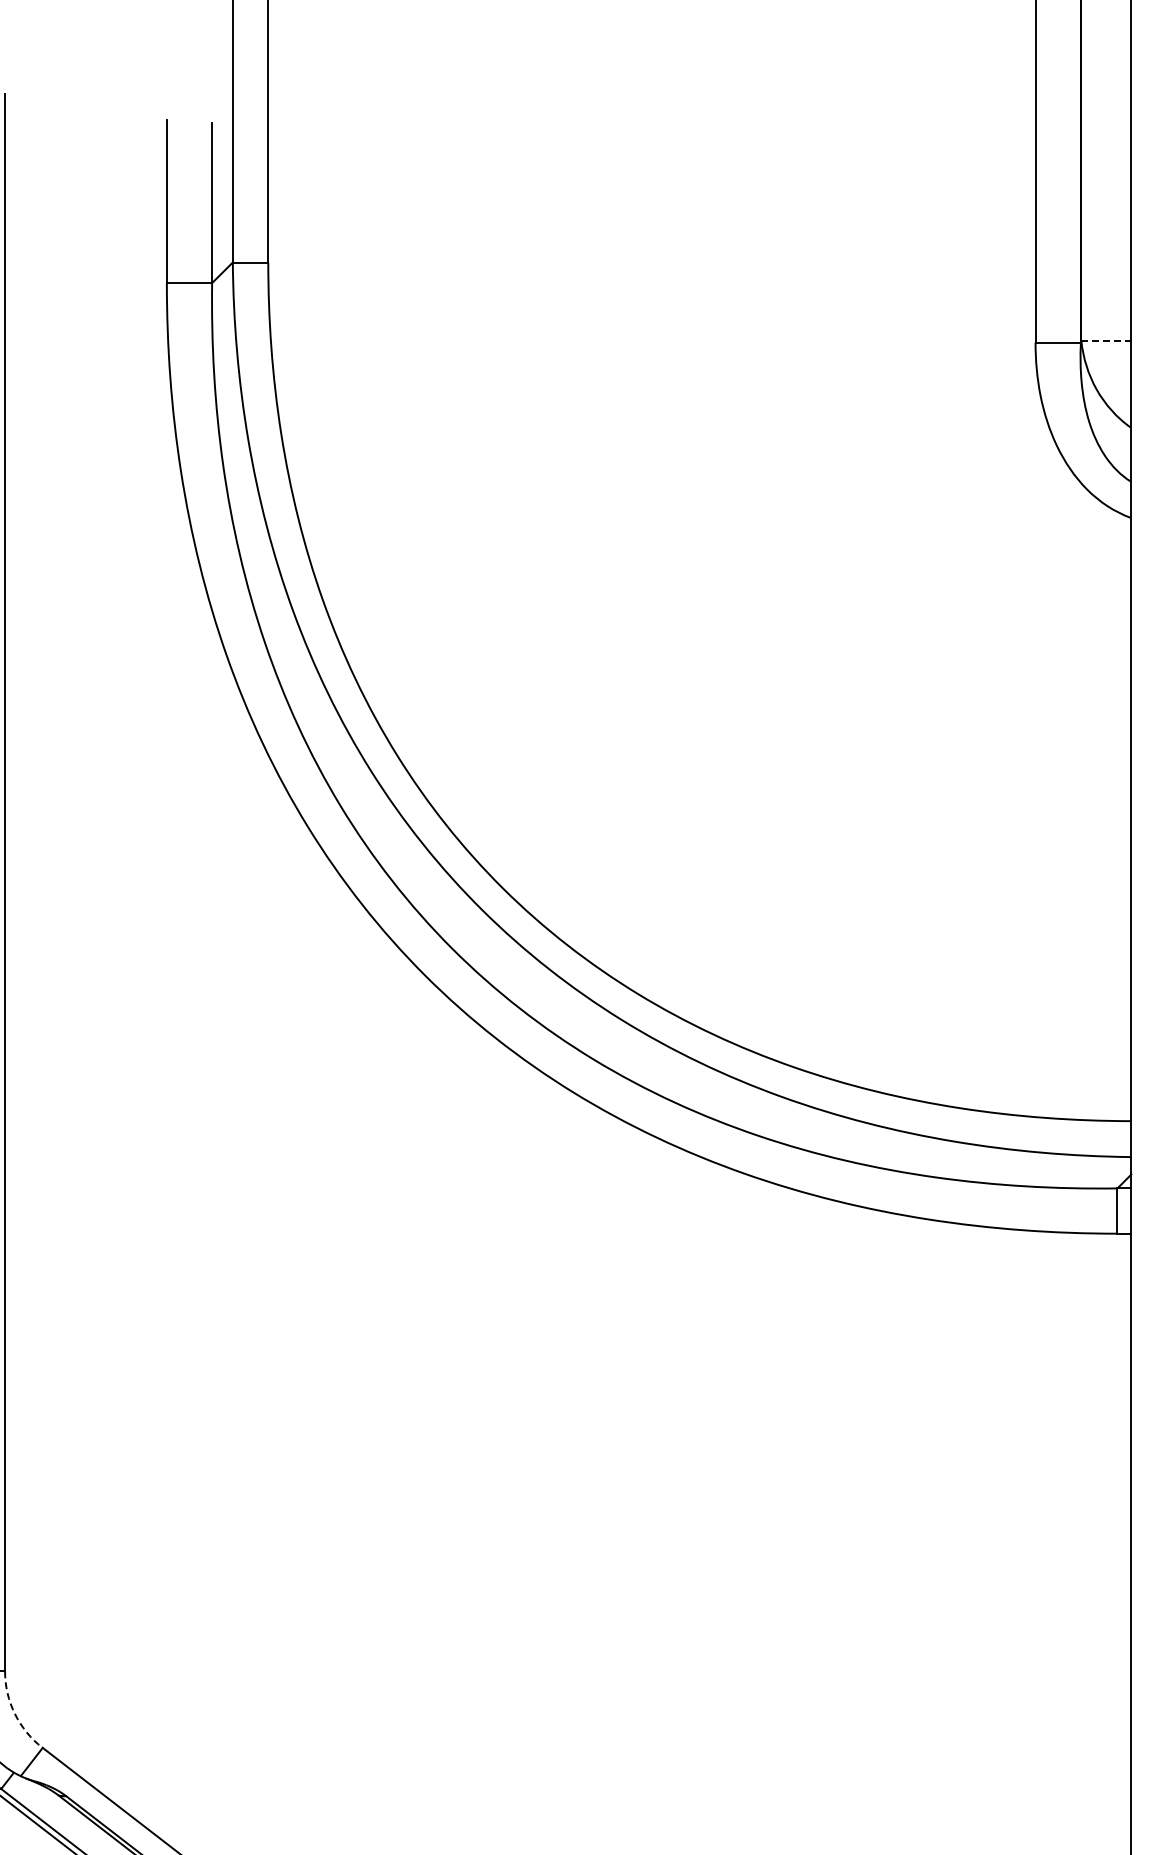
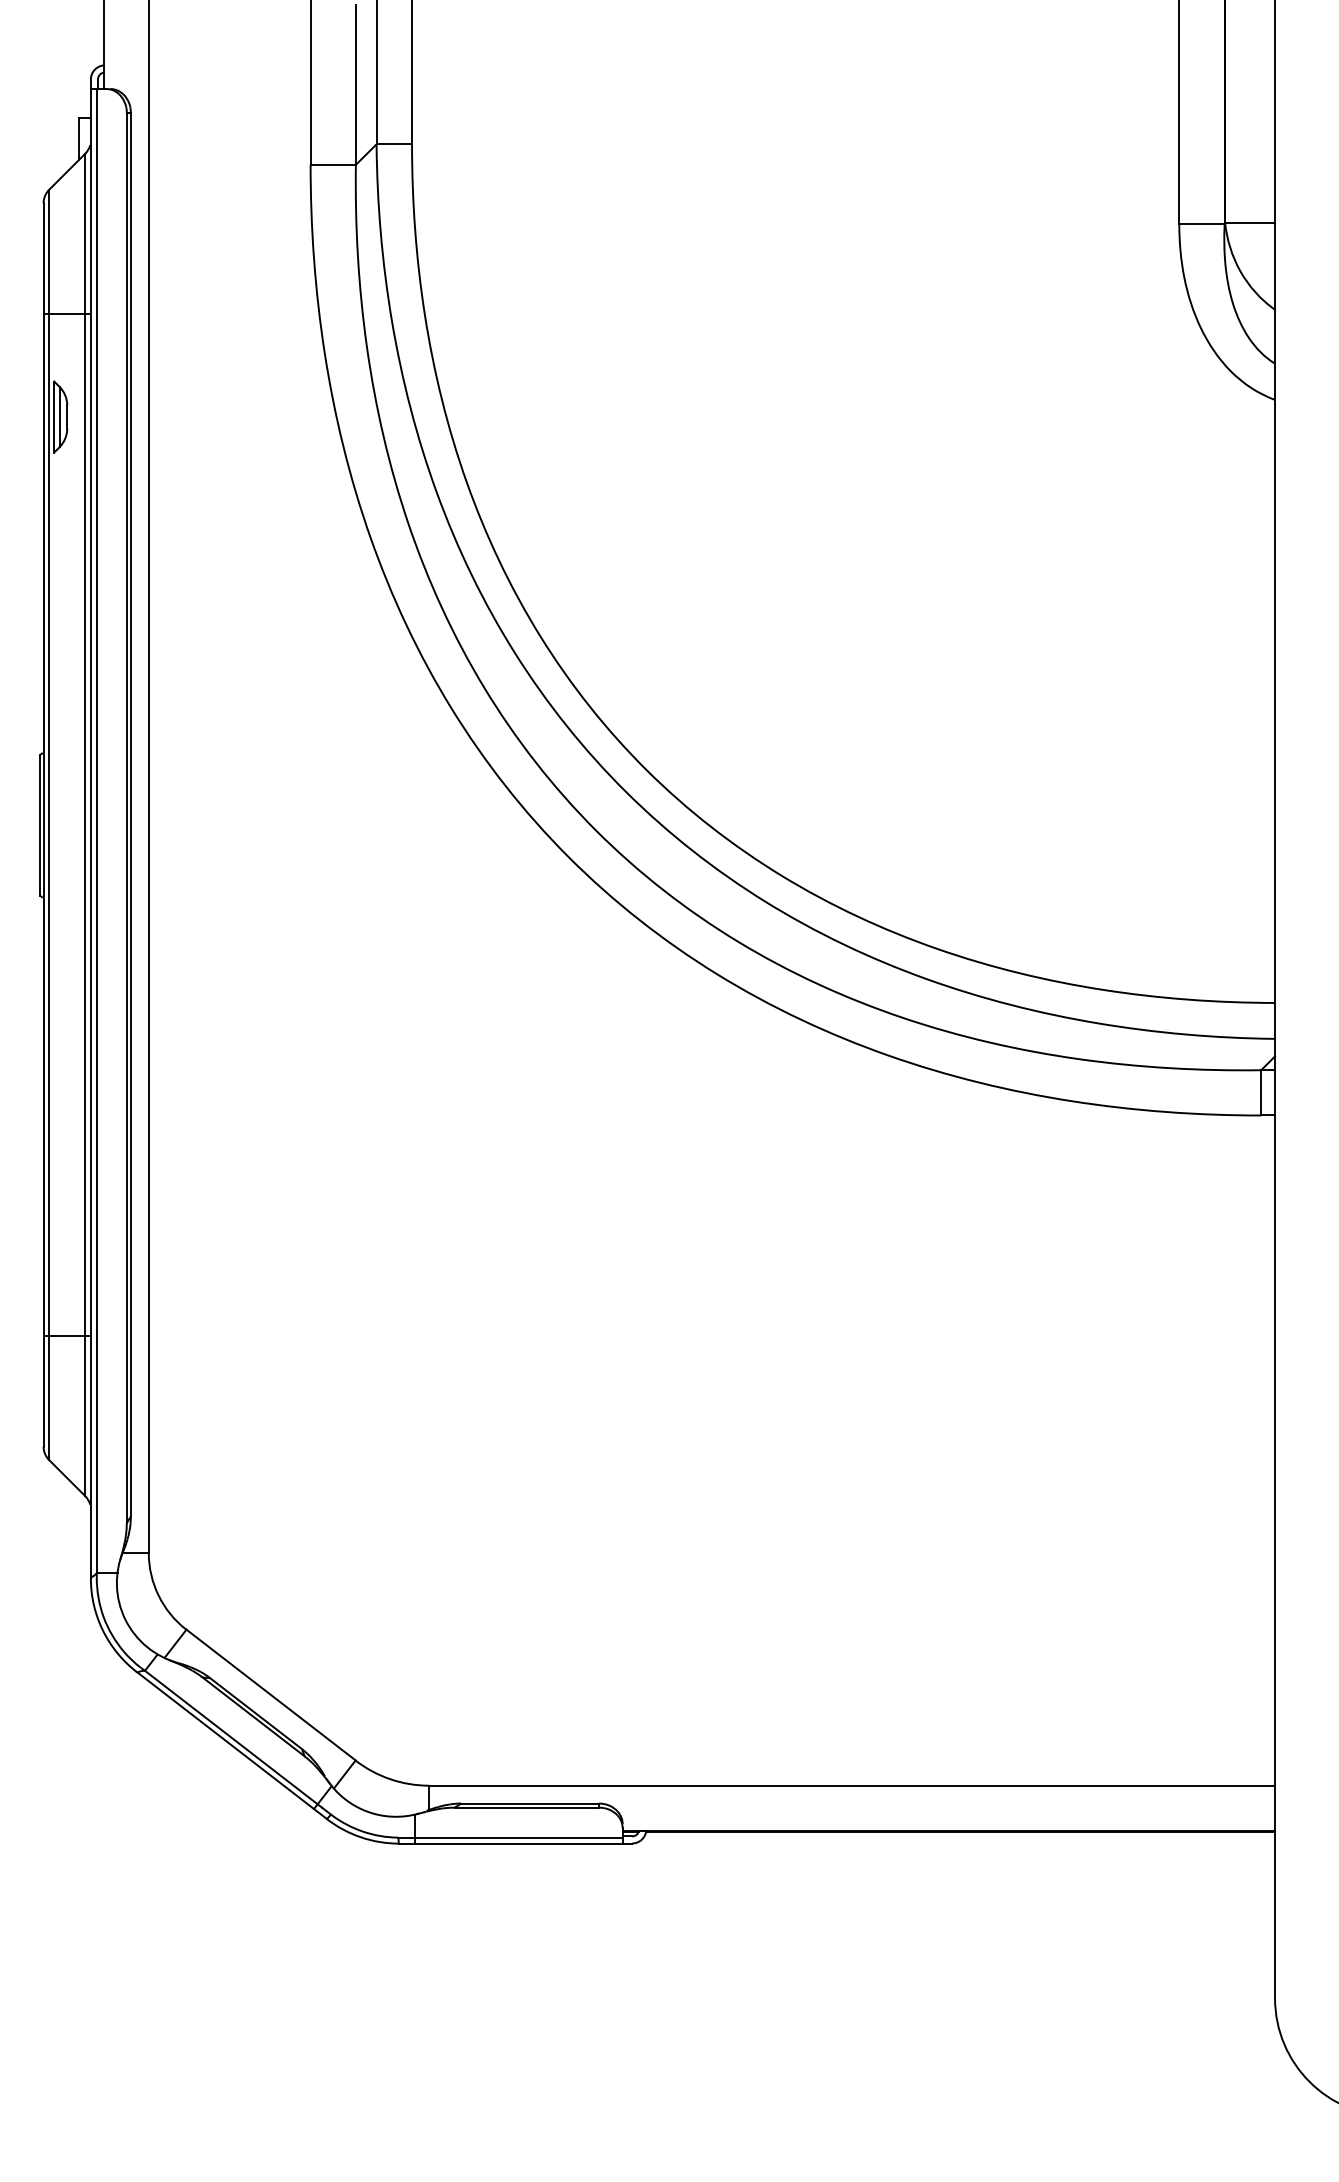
line: (1106, 341) -> (1250, 223), dashed -> solid
arc: (14, 1713) -> (158, 1595), dashed -> solid

